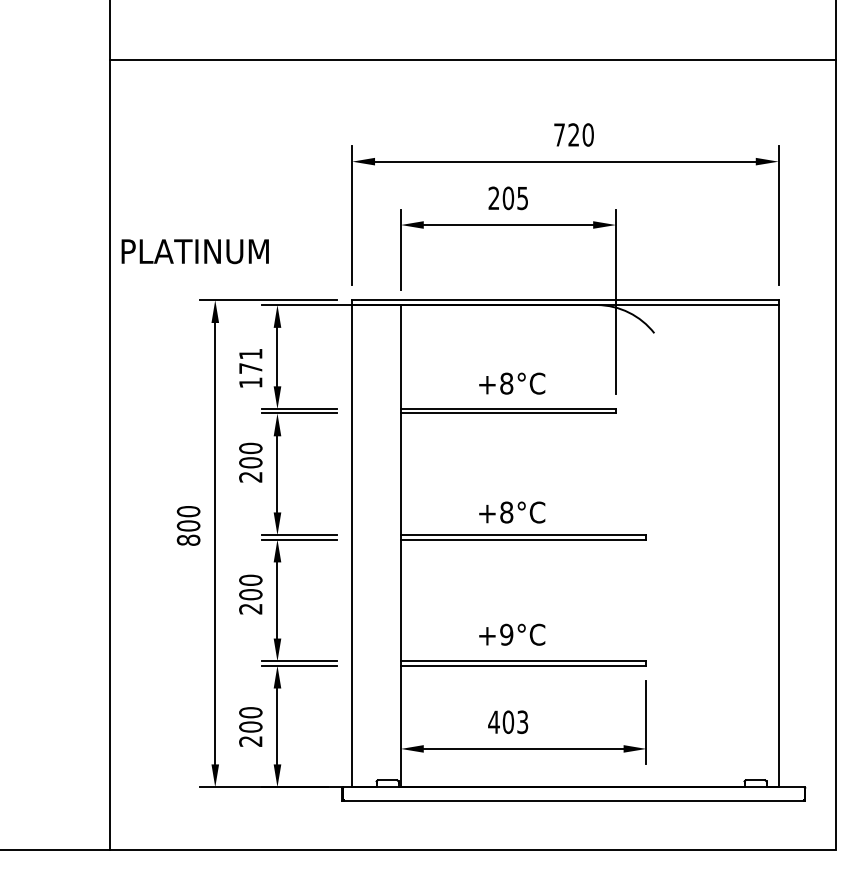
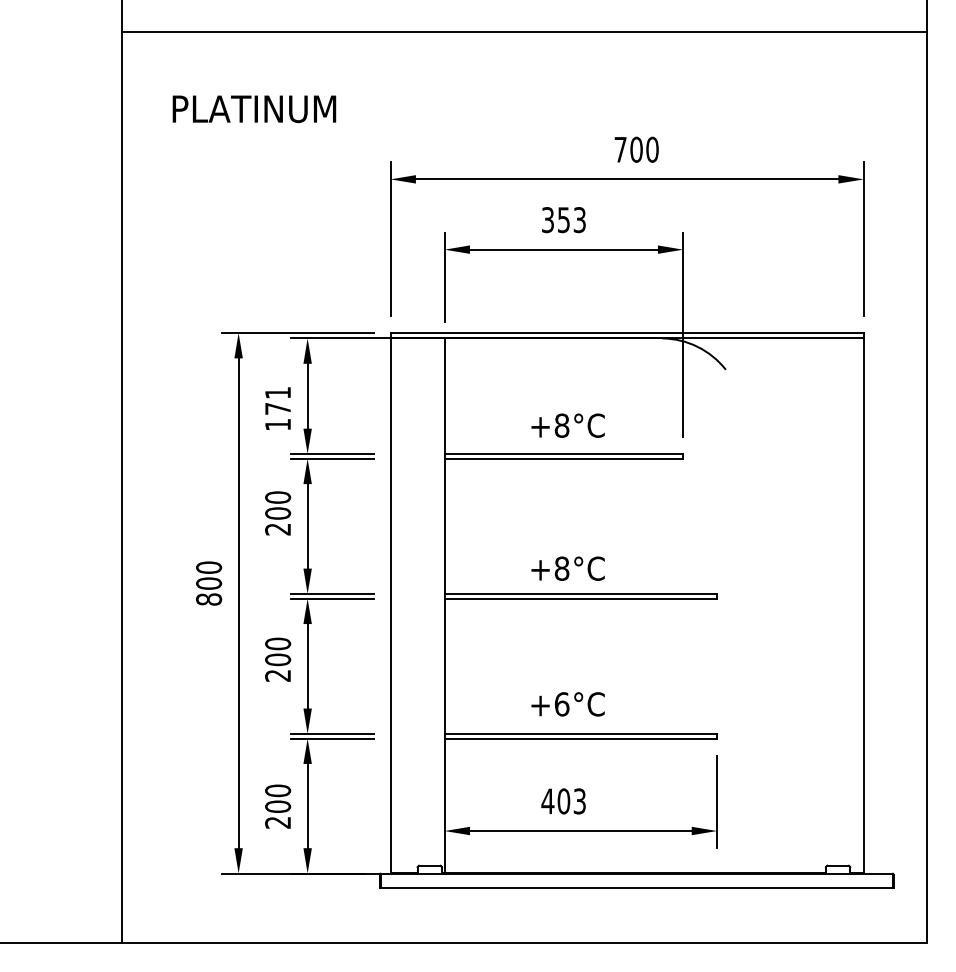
line: (472, 59) -> (524, 32), moved
text: (573, 134) -> (636, 149), 720 -> 700
text: (508, 198) -> (563, 220), 205 -> 353
text: (195, 251) -> (254, 109), moved
text: (506, 634) -> (561, 704), +9°C -> +6°C

